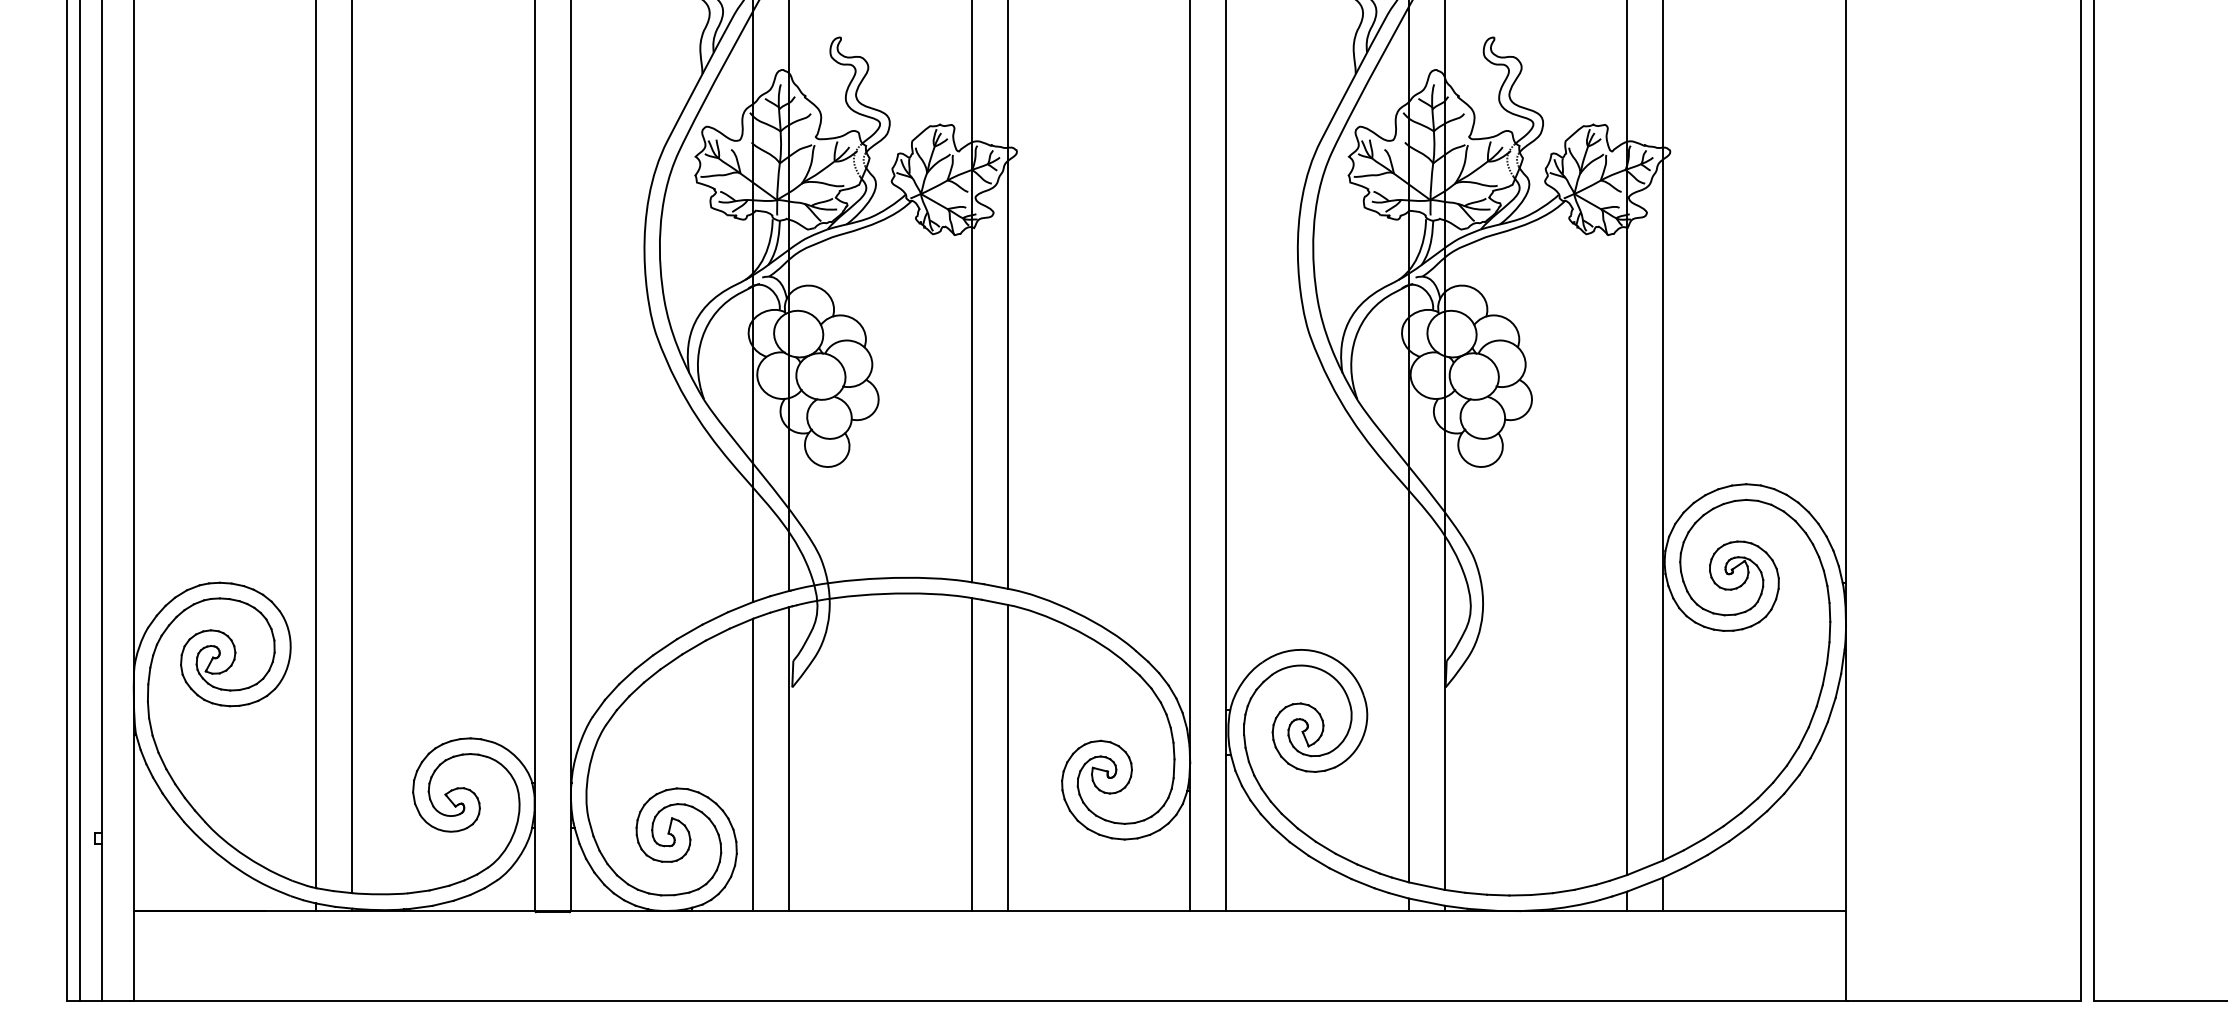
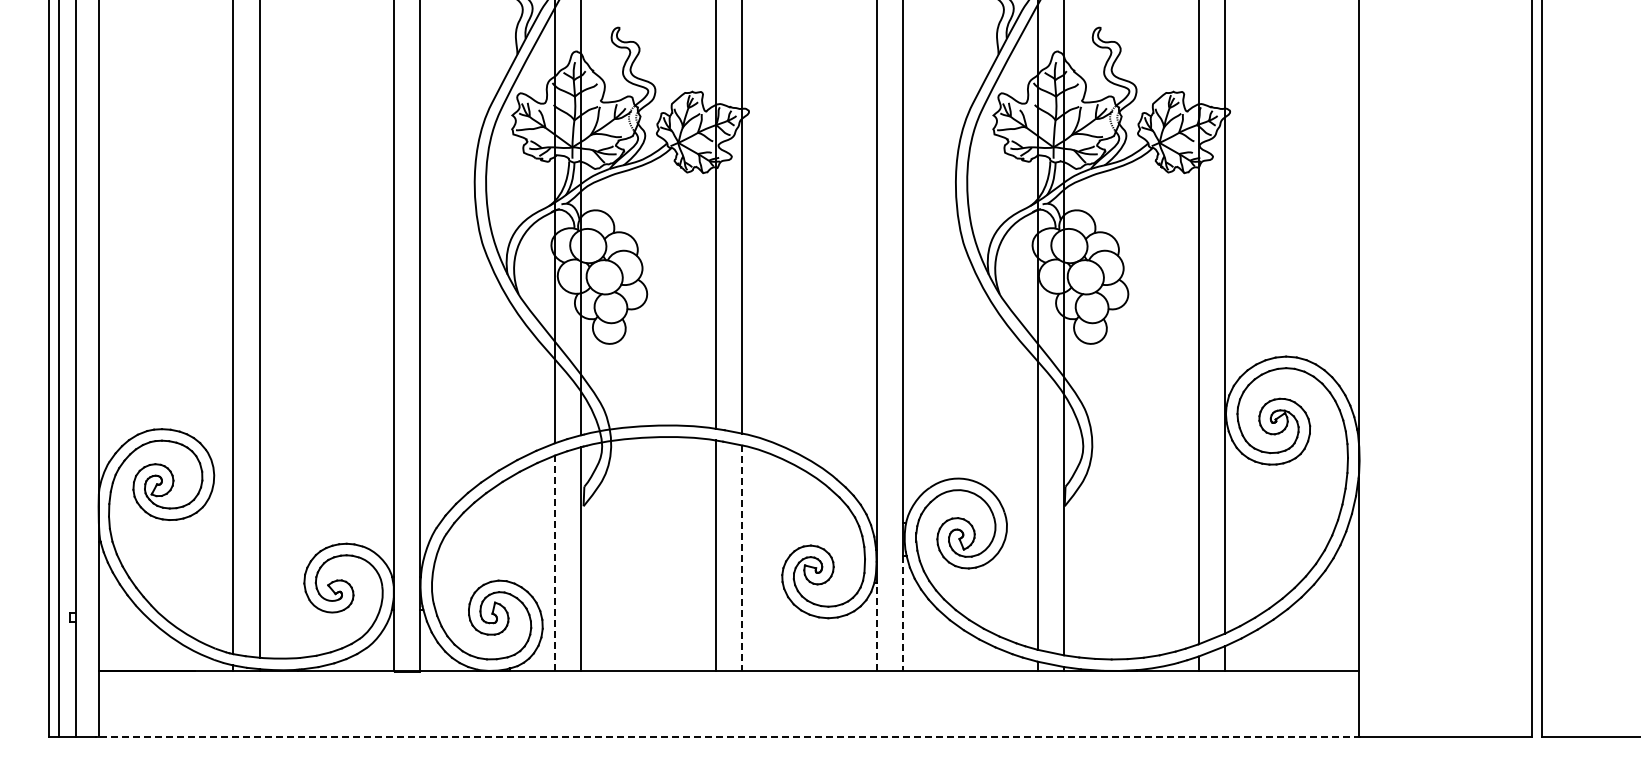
line: (1008, 758) -> (742, 558), solid -> dashed
line: (752, 765) -> (554, 563), solid -> dashed
line: (1226, 834) -> (903, 614), solid -> dashed
line: (1190, 850) -> (876, 626), solid -> dashed
line: (989, 1000) -> (728, 736), solid -> dashed

